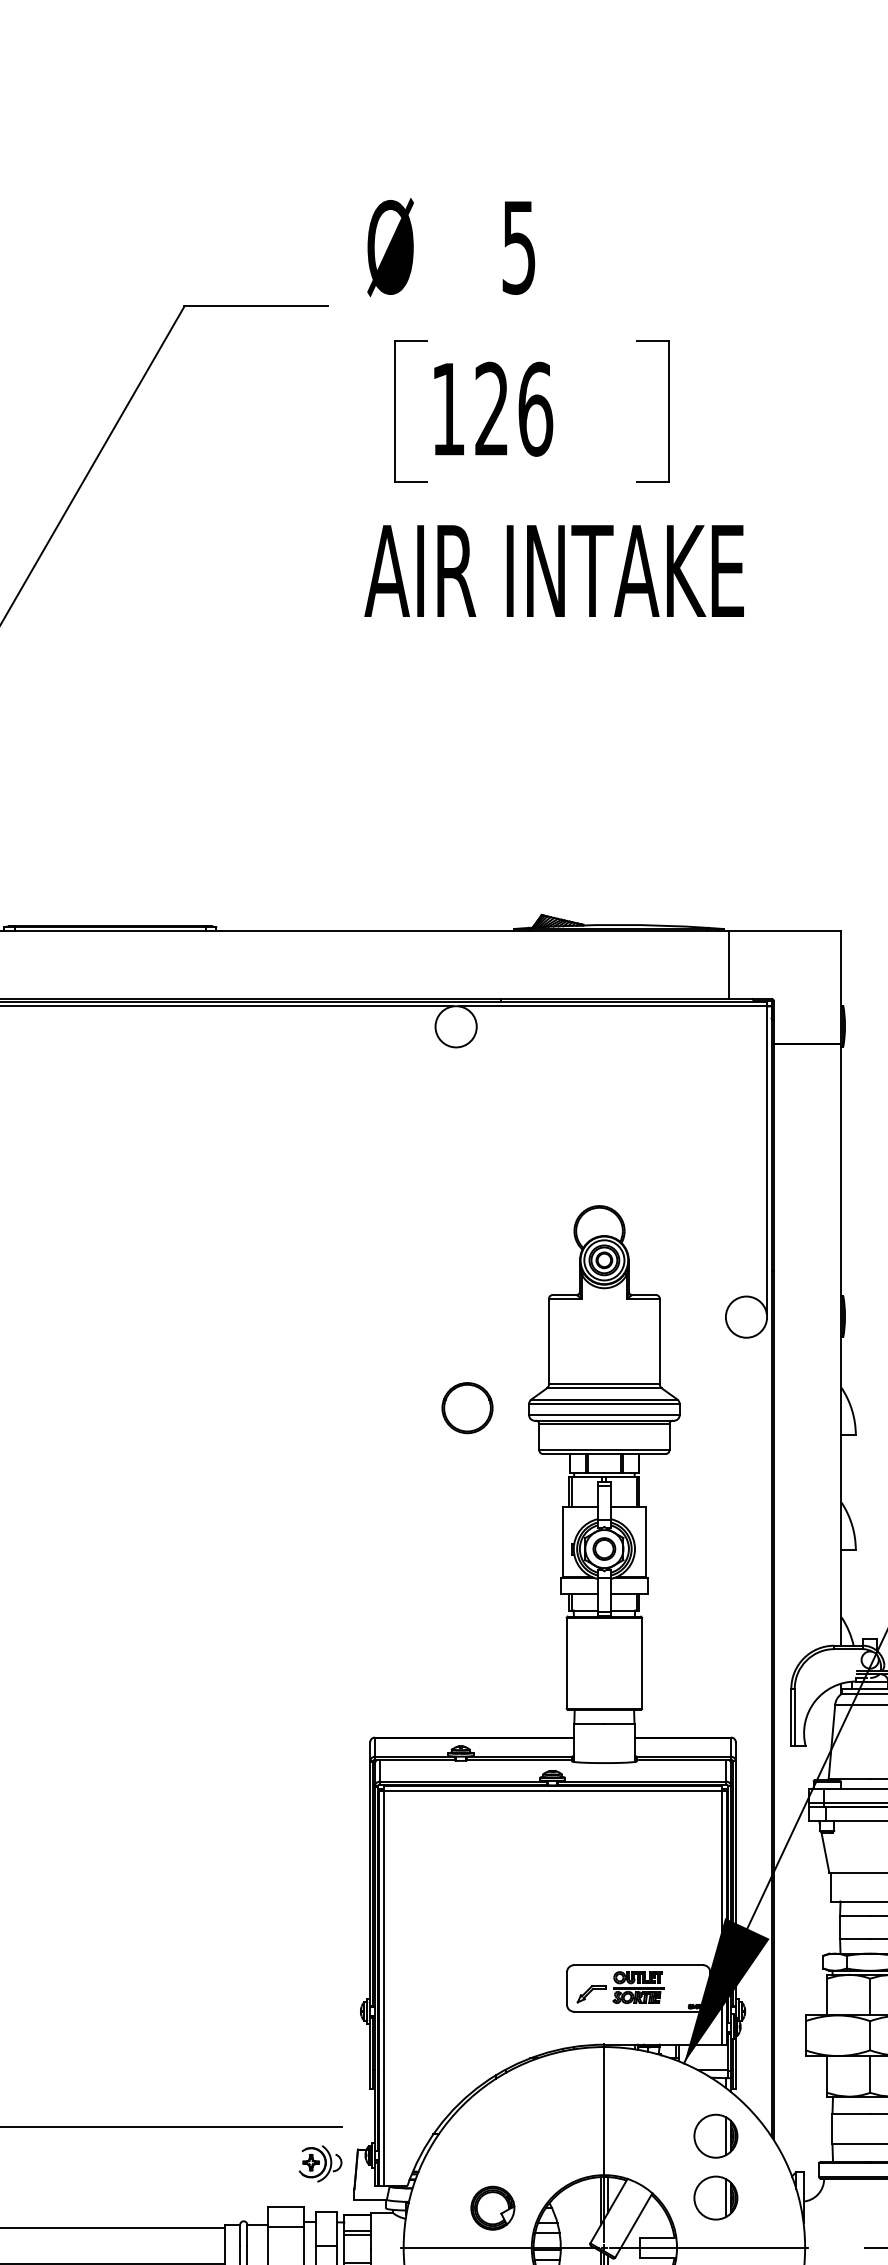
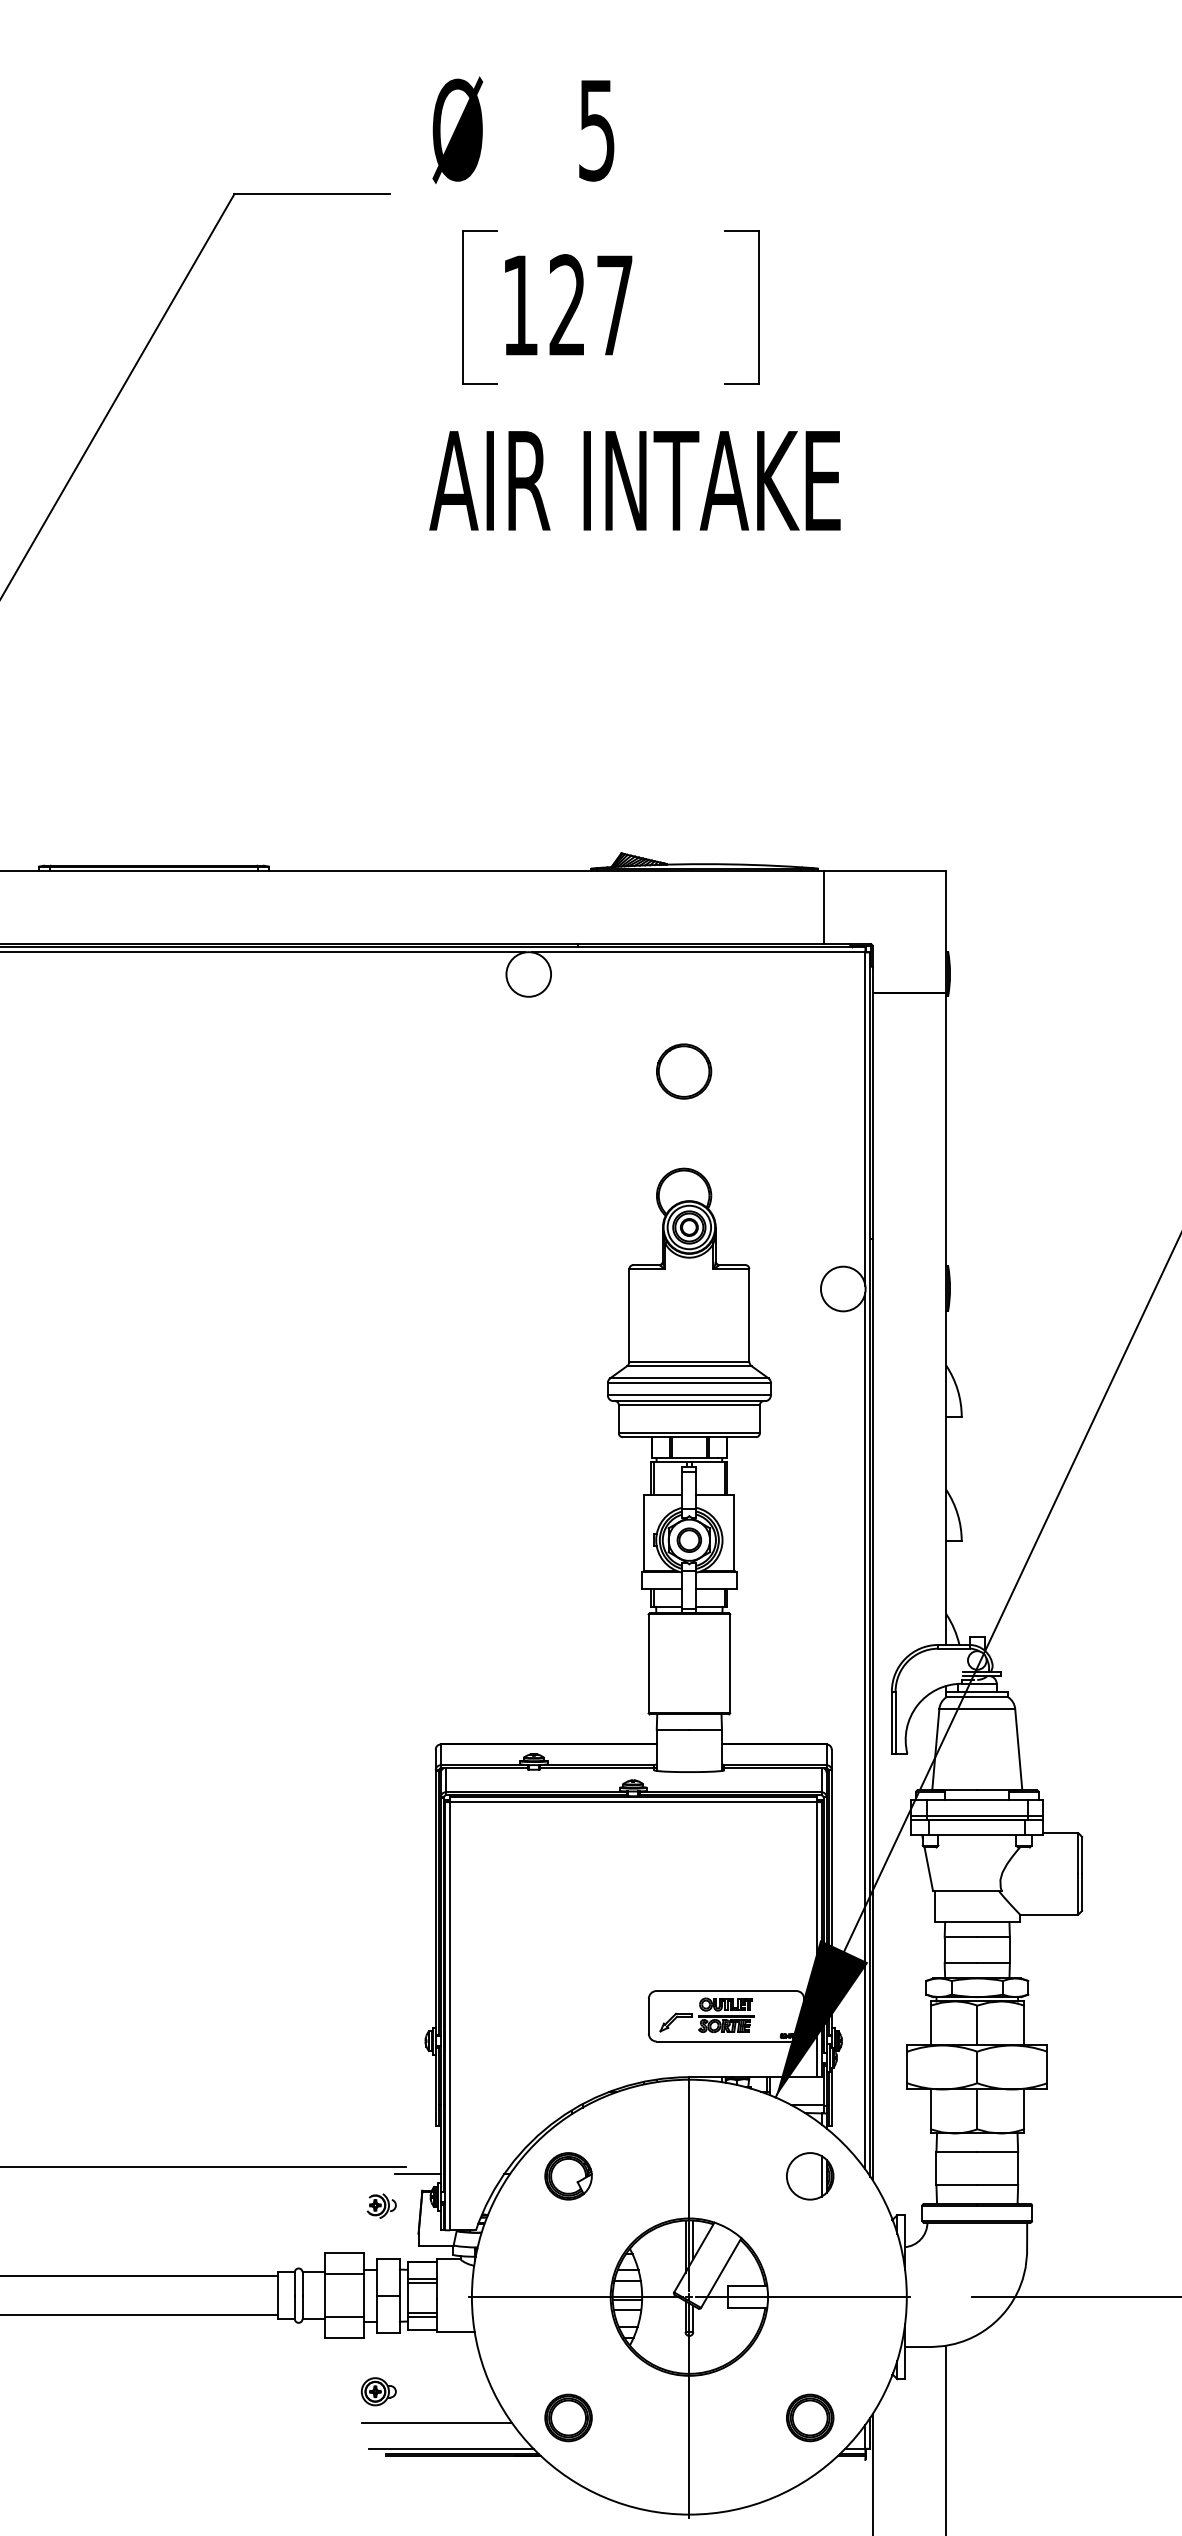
text: (535, 409) -> (614, 305), 126 -> 127
part: (467, 1408) -> (684, 1071), moved
line: (766, 1724) -> (865, 1730), added
line: (353, 2134) -> (417, 2174), added
part: (320, 2163) -> (381, 2205), size x0.62
part: (716, 2198) -> (810, 2243), removed
part: (492, 2208) -> (568, 2176), moved

